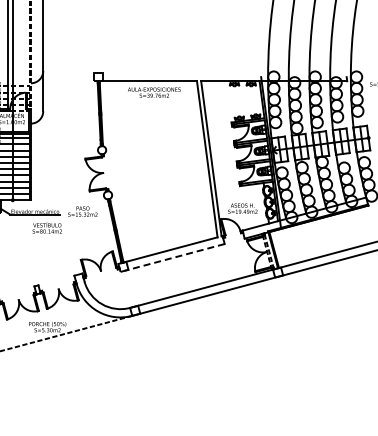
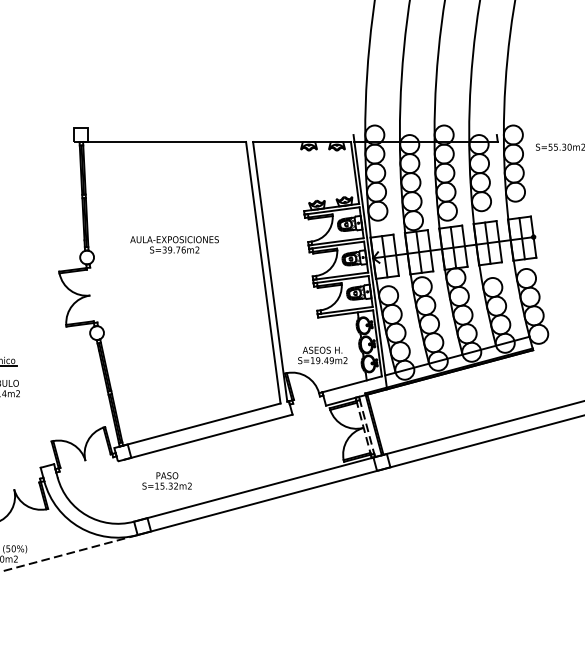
text: (154, 92) -> (174, 244), moved
text: (82, 211) -> (166, 480), moved
line: (174, 257) -> (208, 437), dashed -> solid

